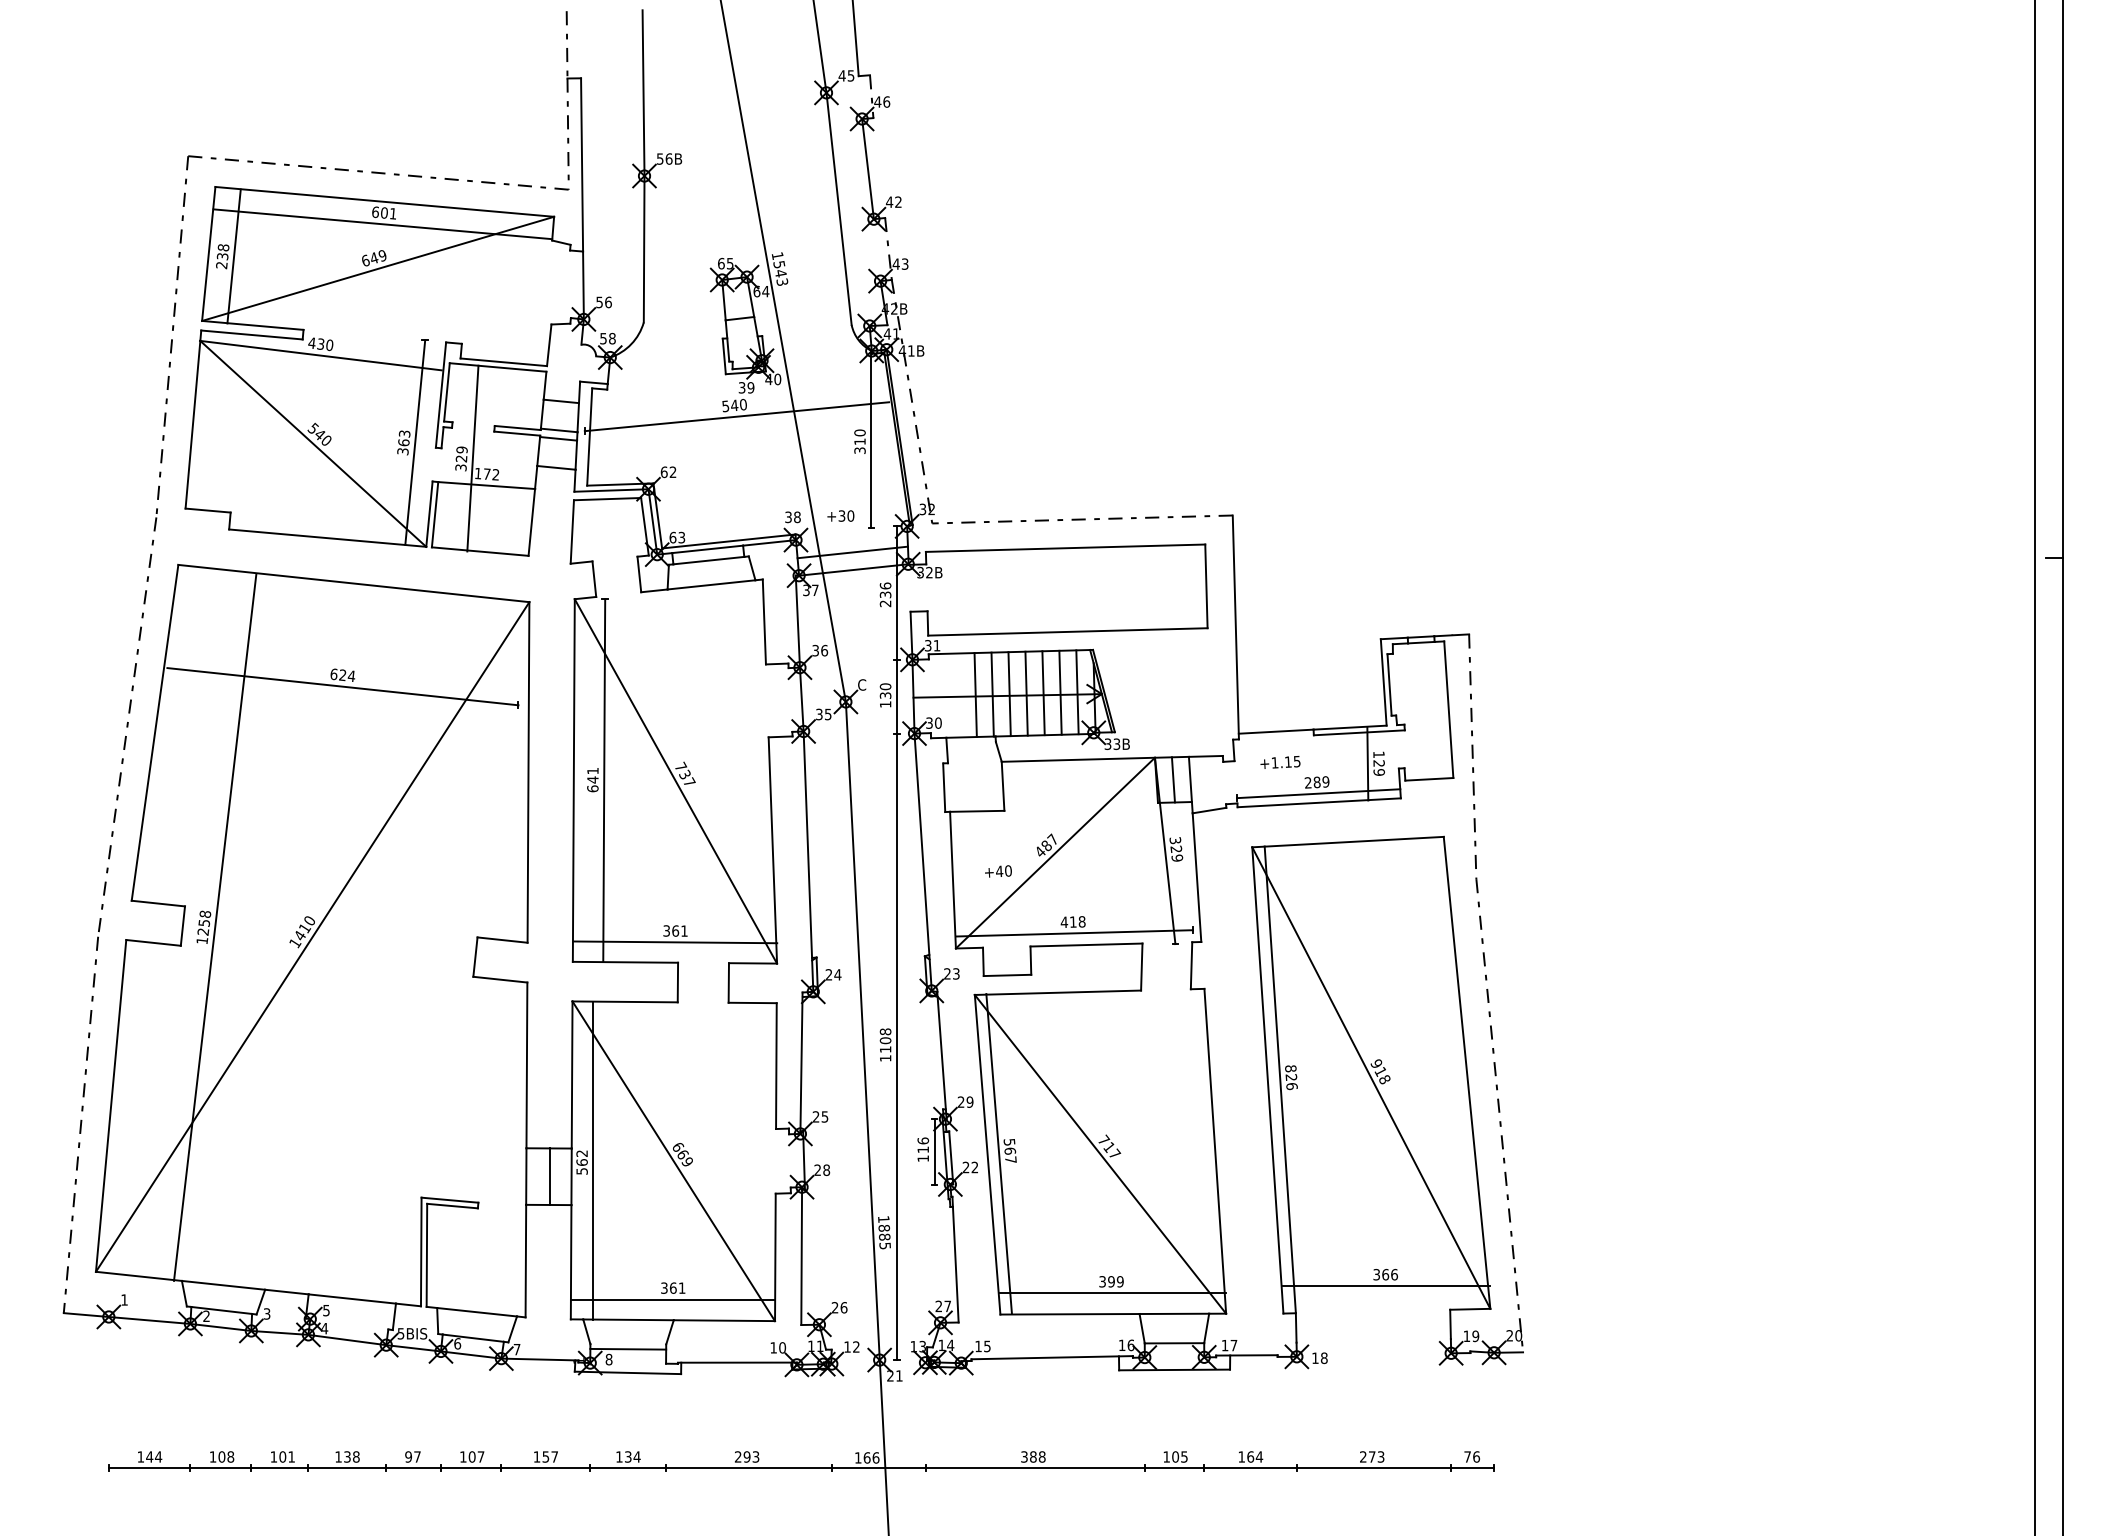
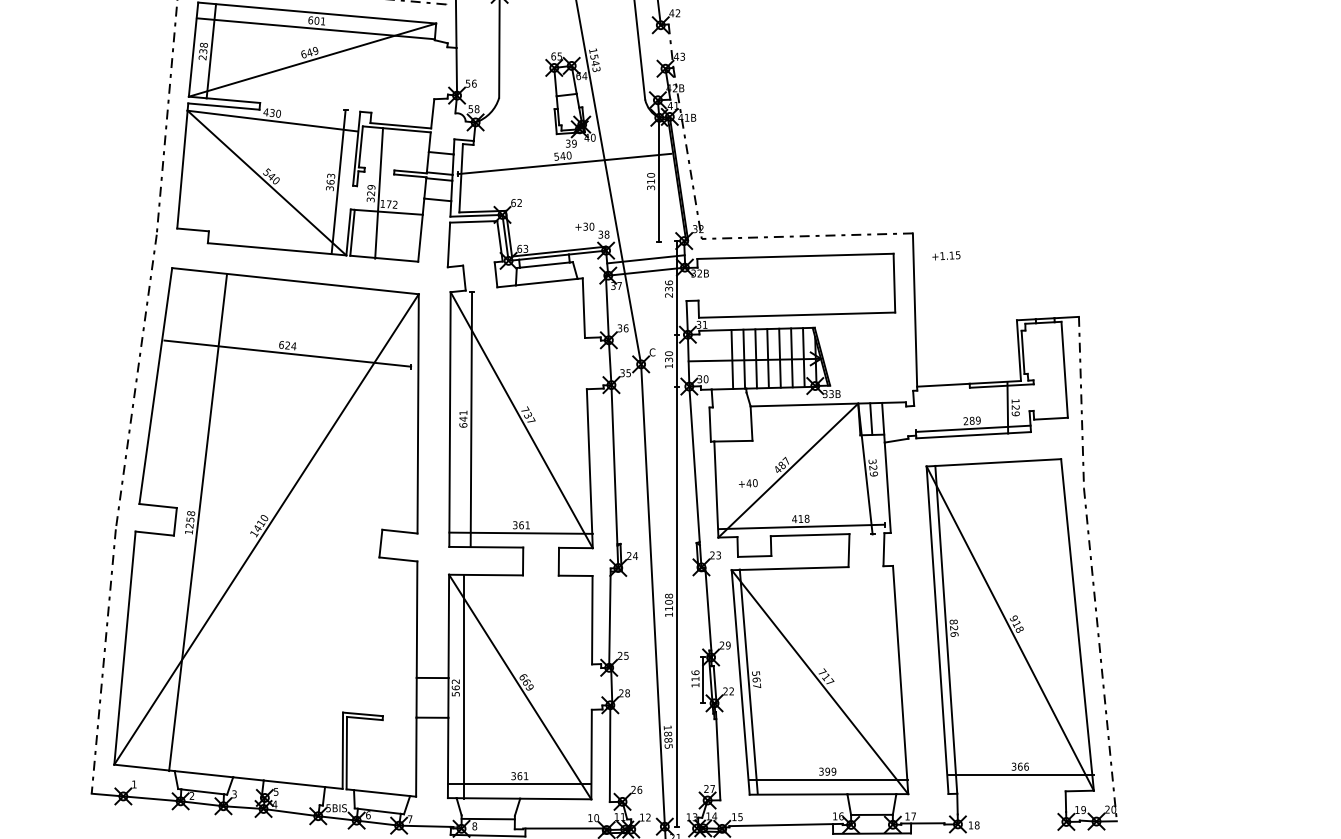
text: (840, 515) -> (584, 226), moved
text: (1280, 762) -> (946, 255), moved
line: (549, 1176) -> (432, 697), removed

